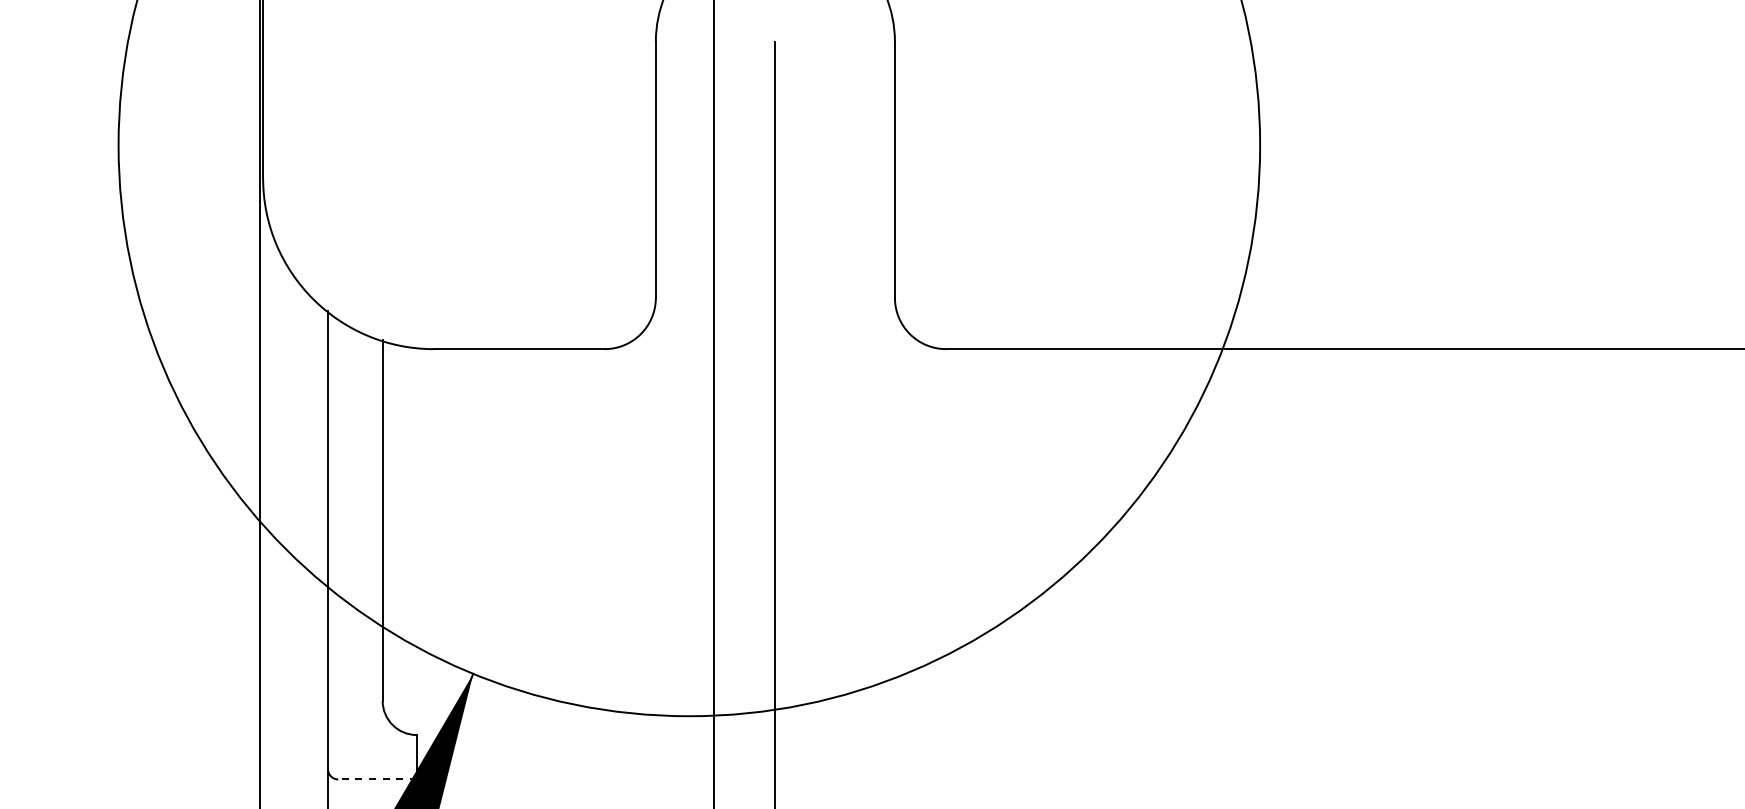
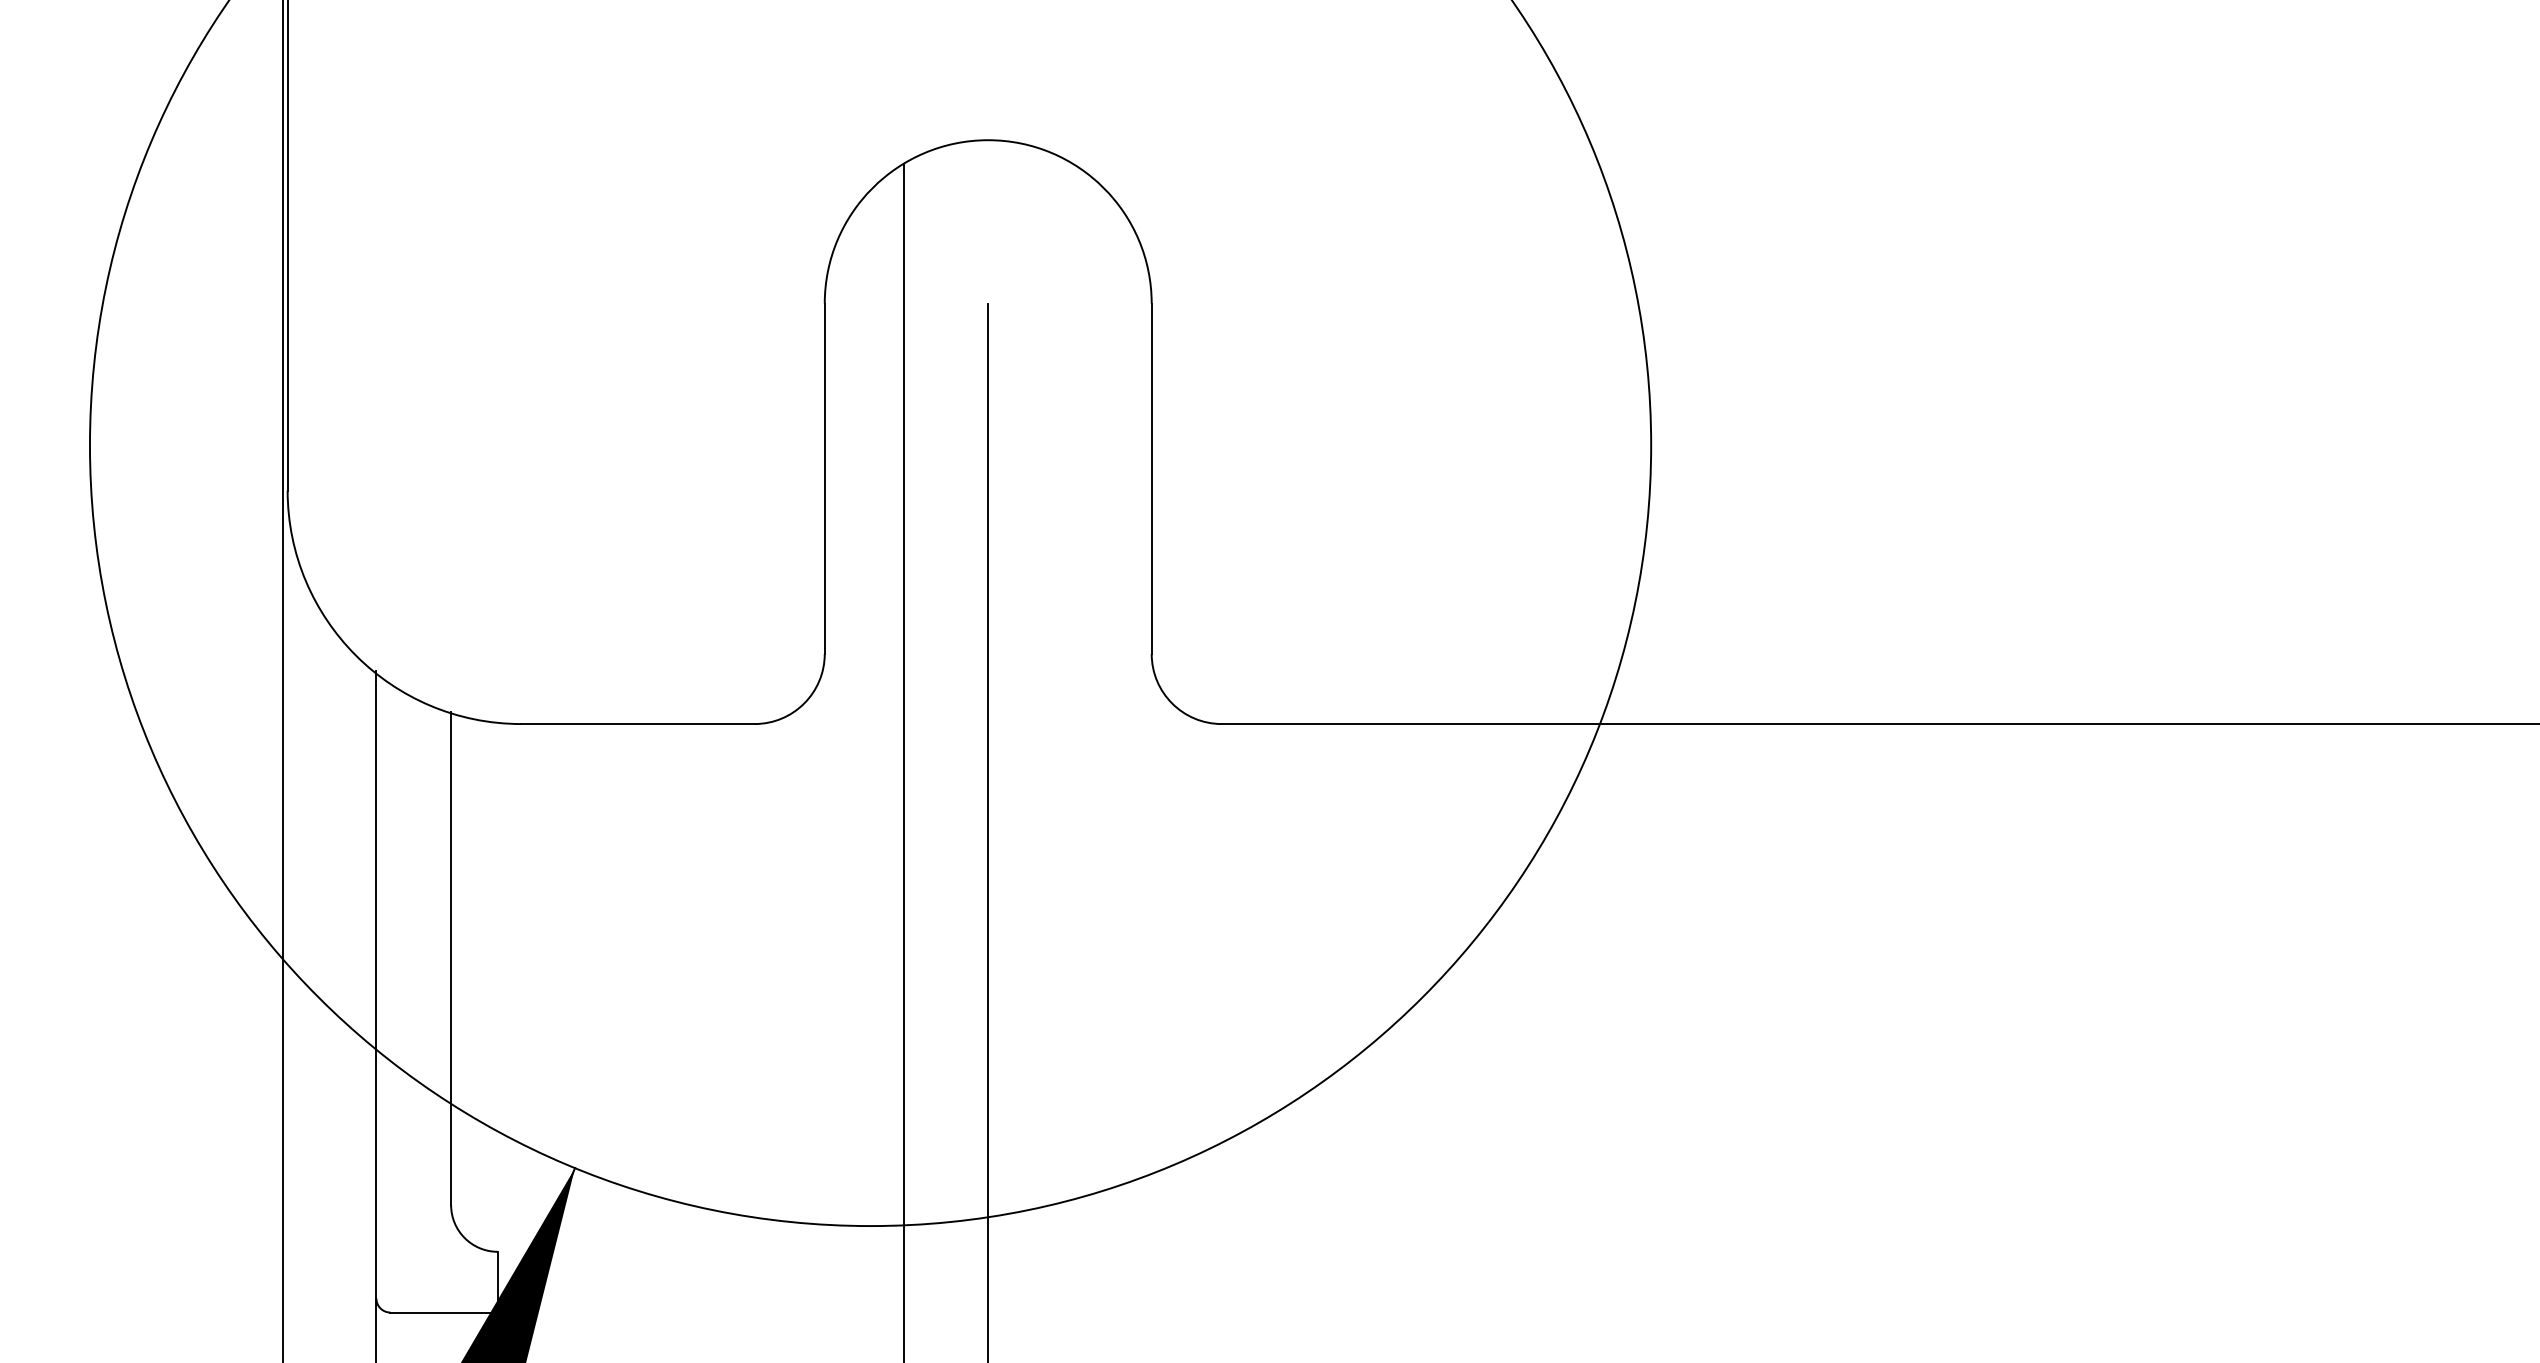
line: (377, 779) -> (444, 1312), dashed -> solid

